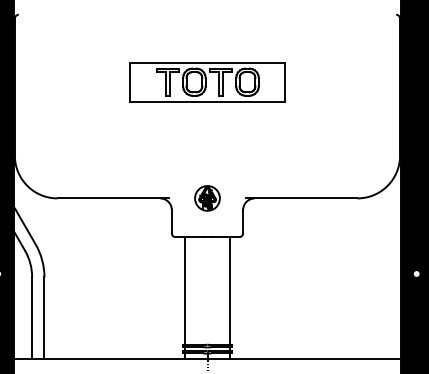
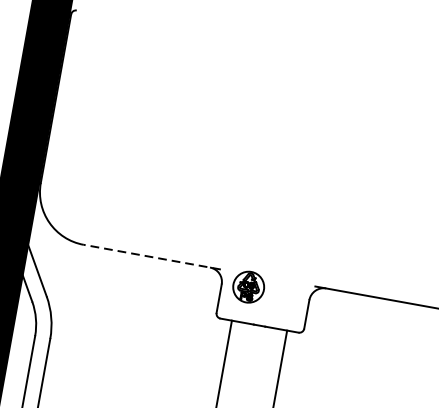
part: (207, 82) -> (293, 135), removed
line: (113, 198) -> (152, 257), solid -> dashed
part: (207, 198) -> (248, 287), moved

